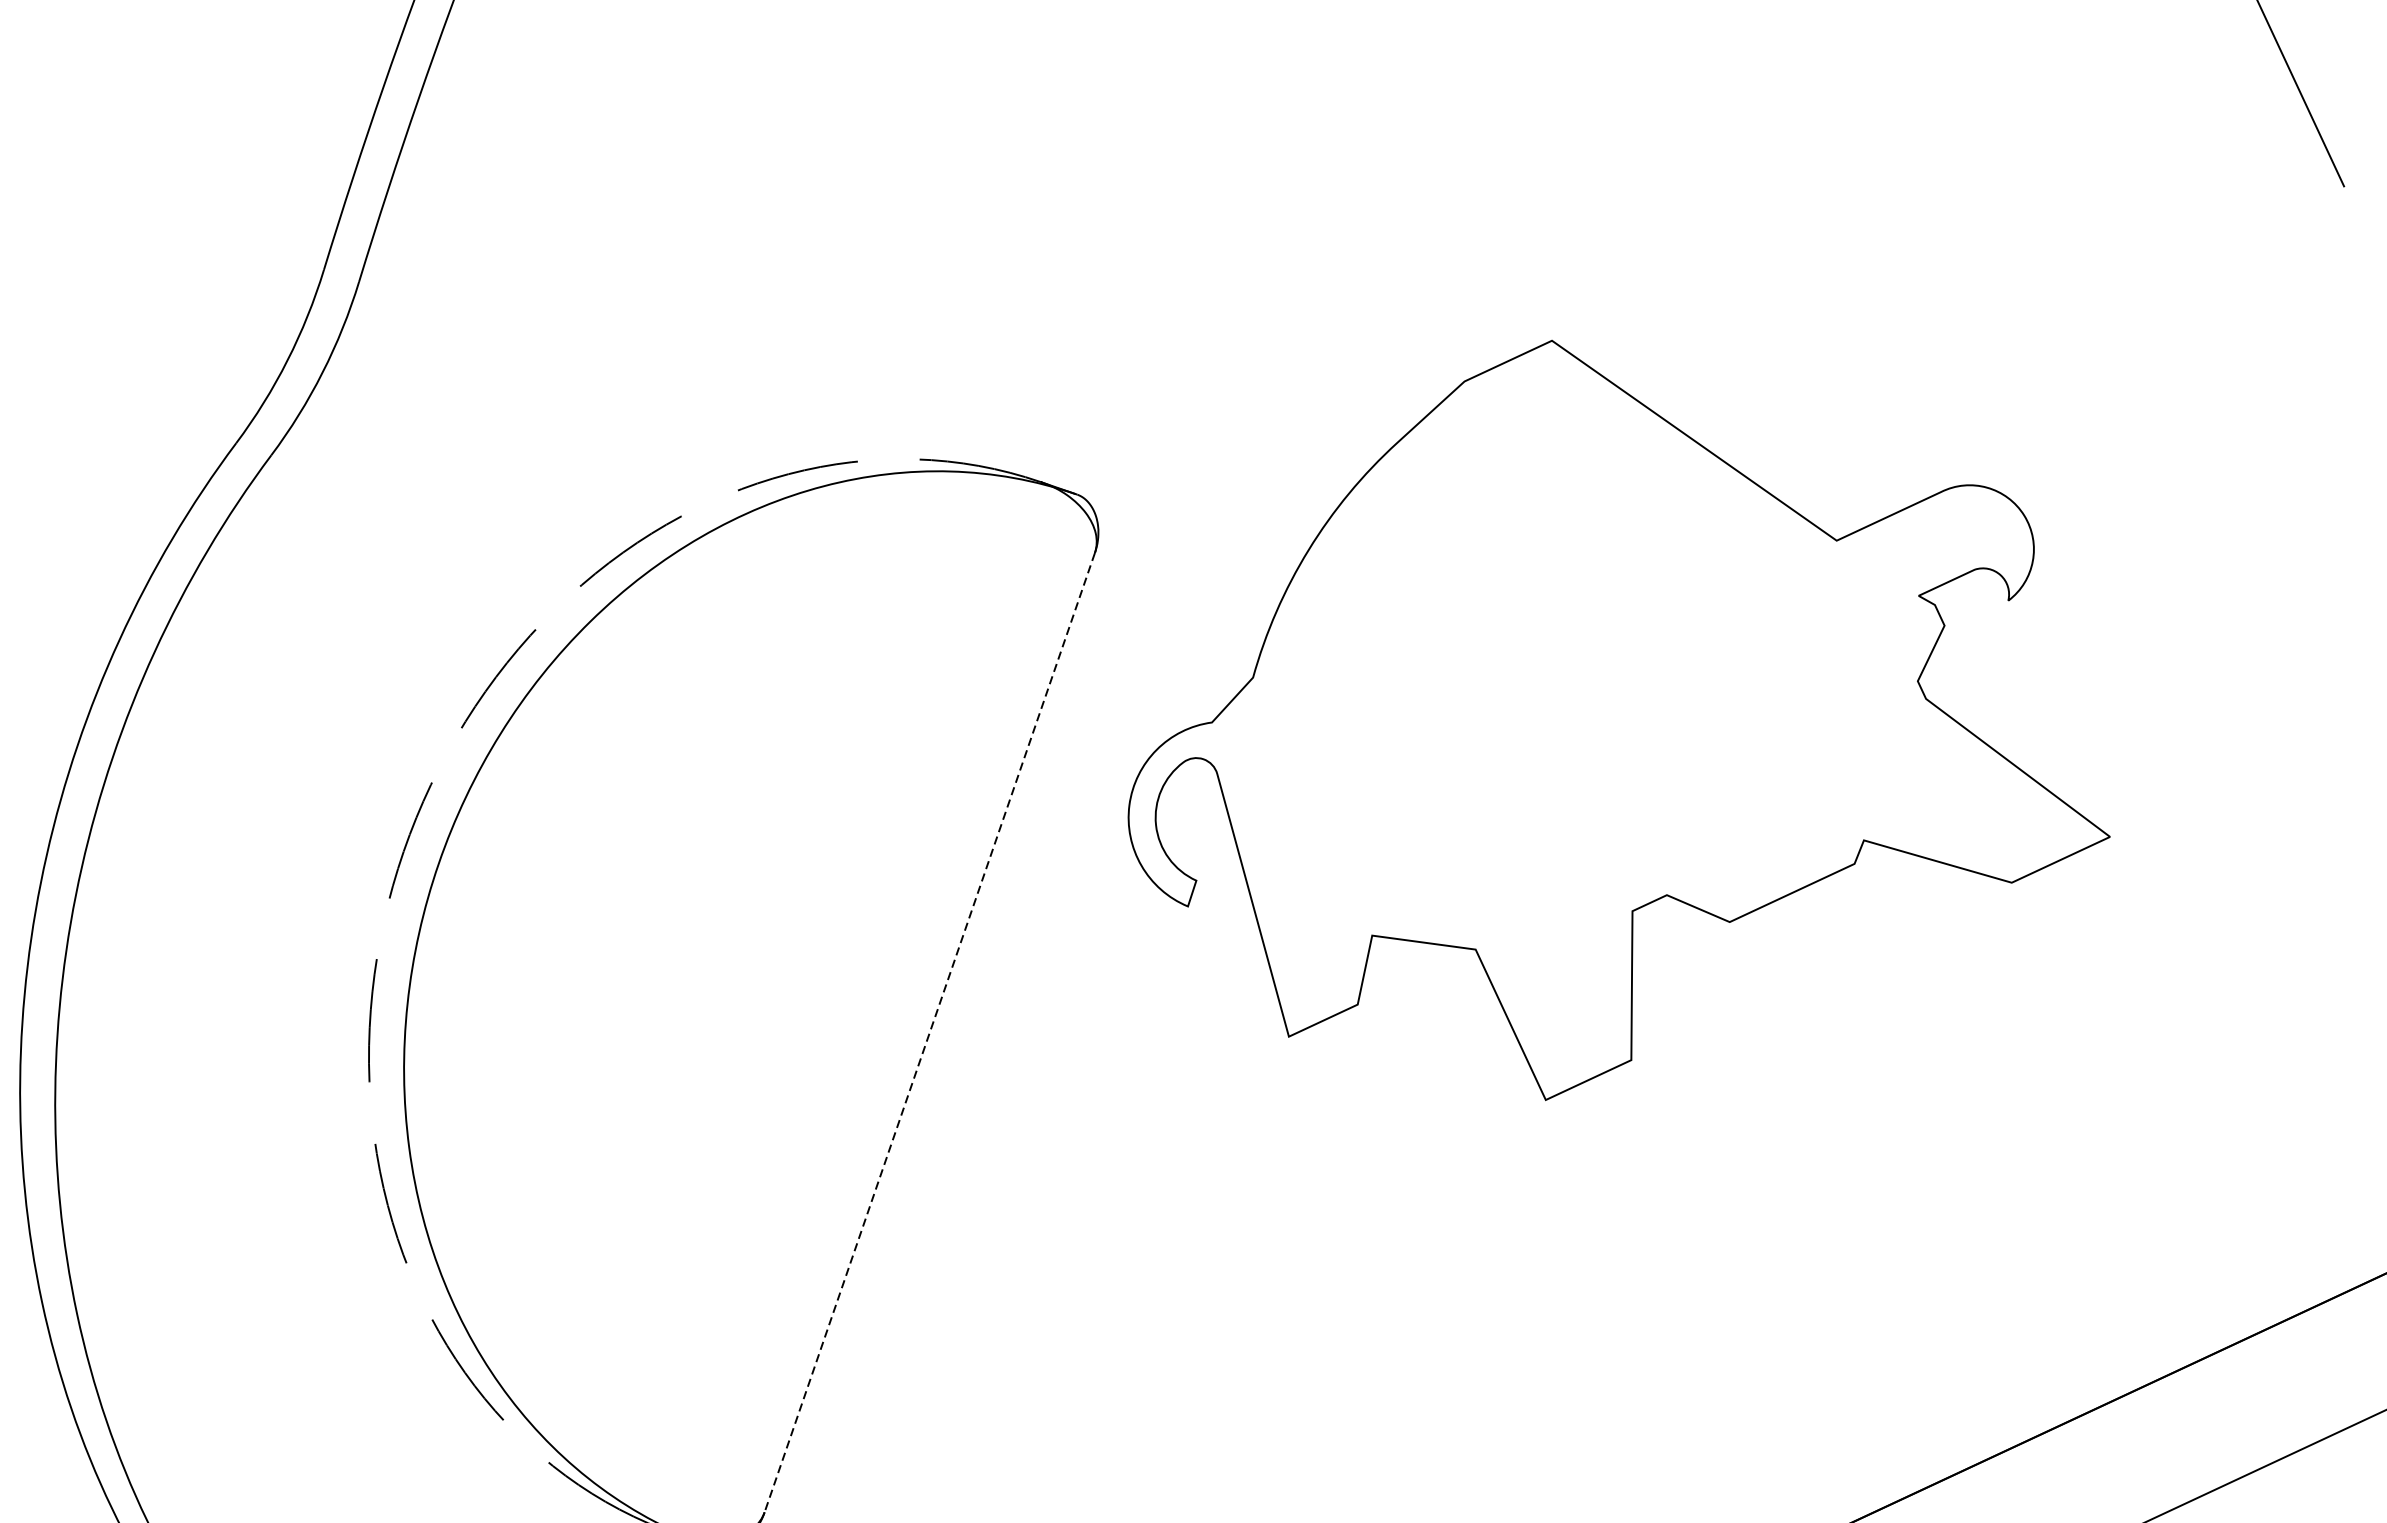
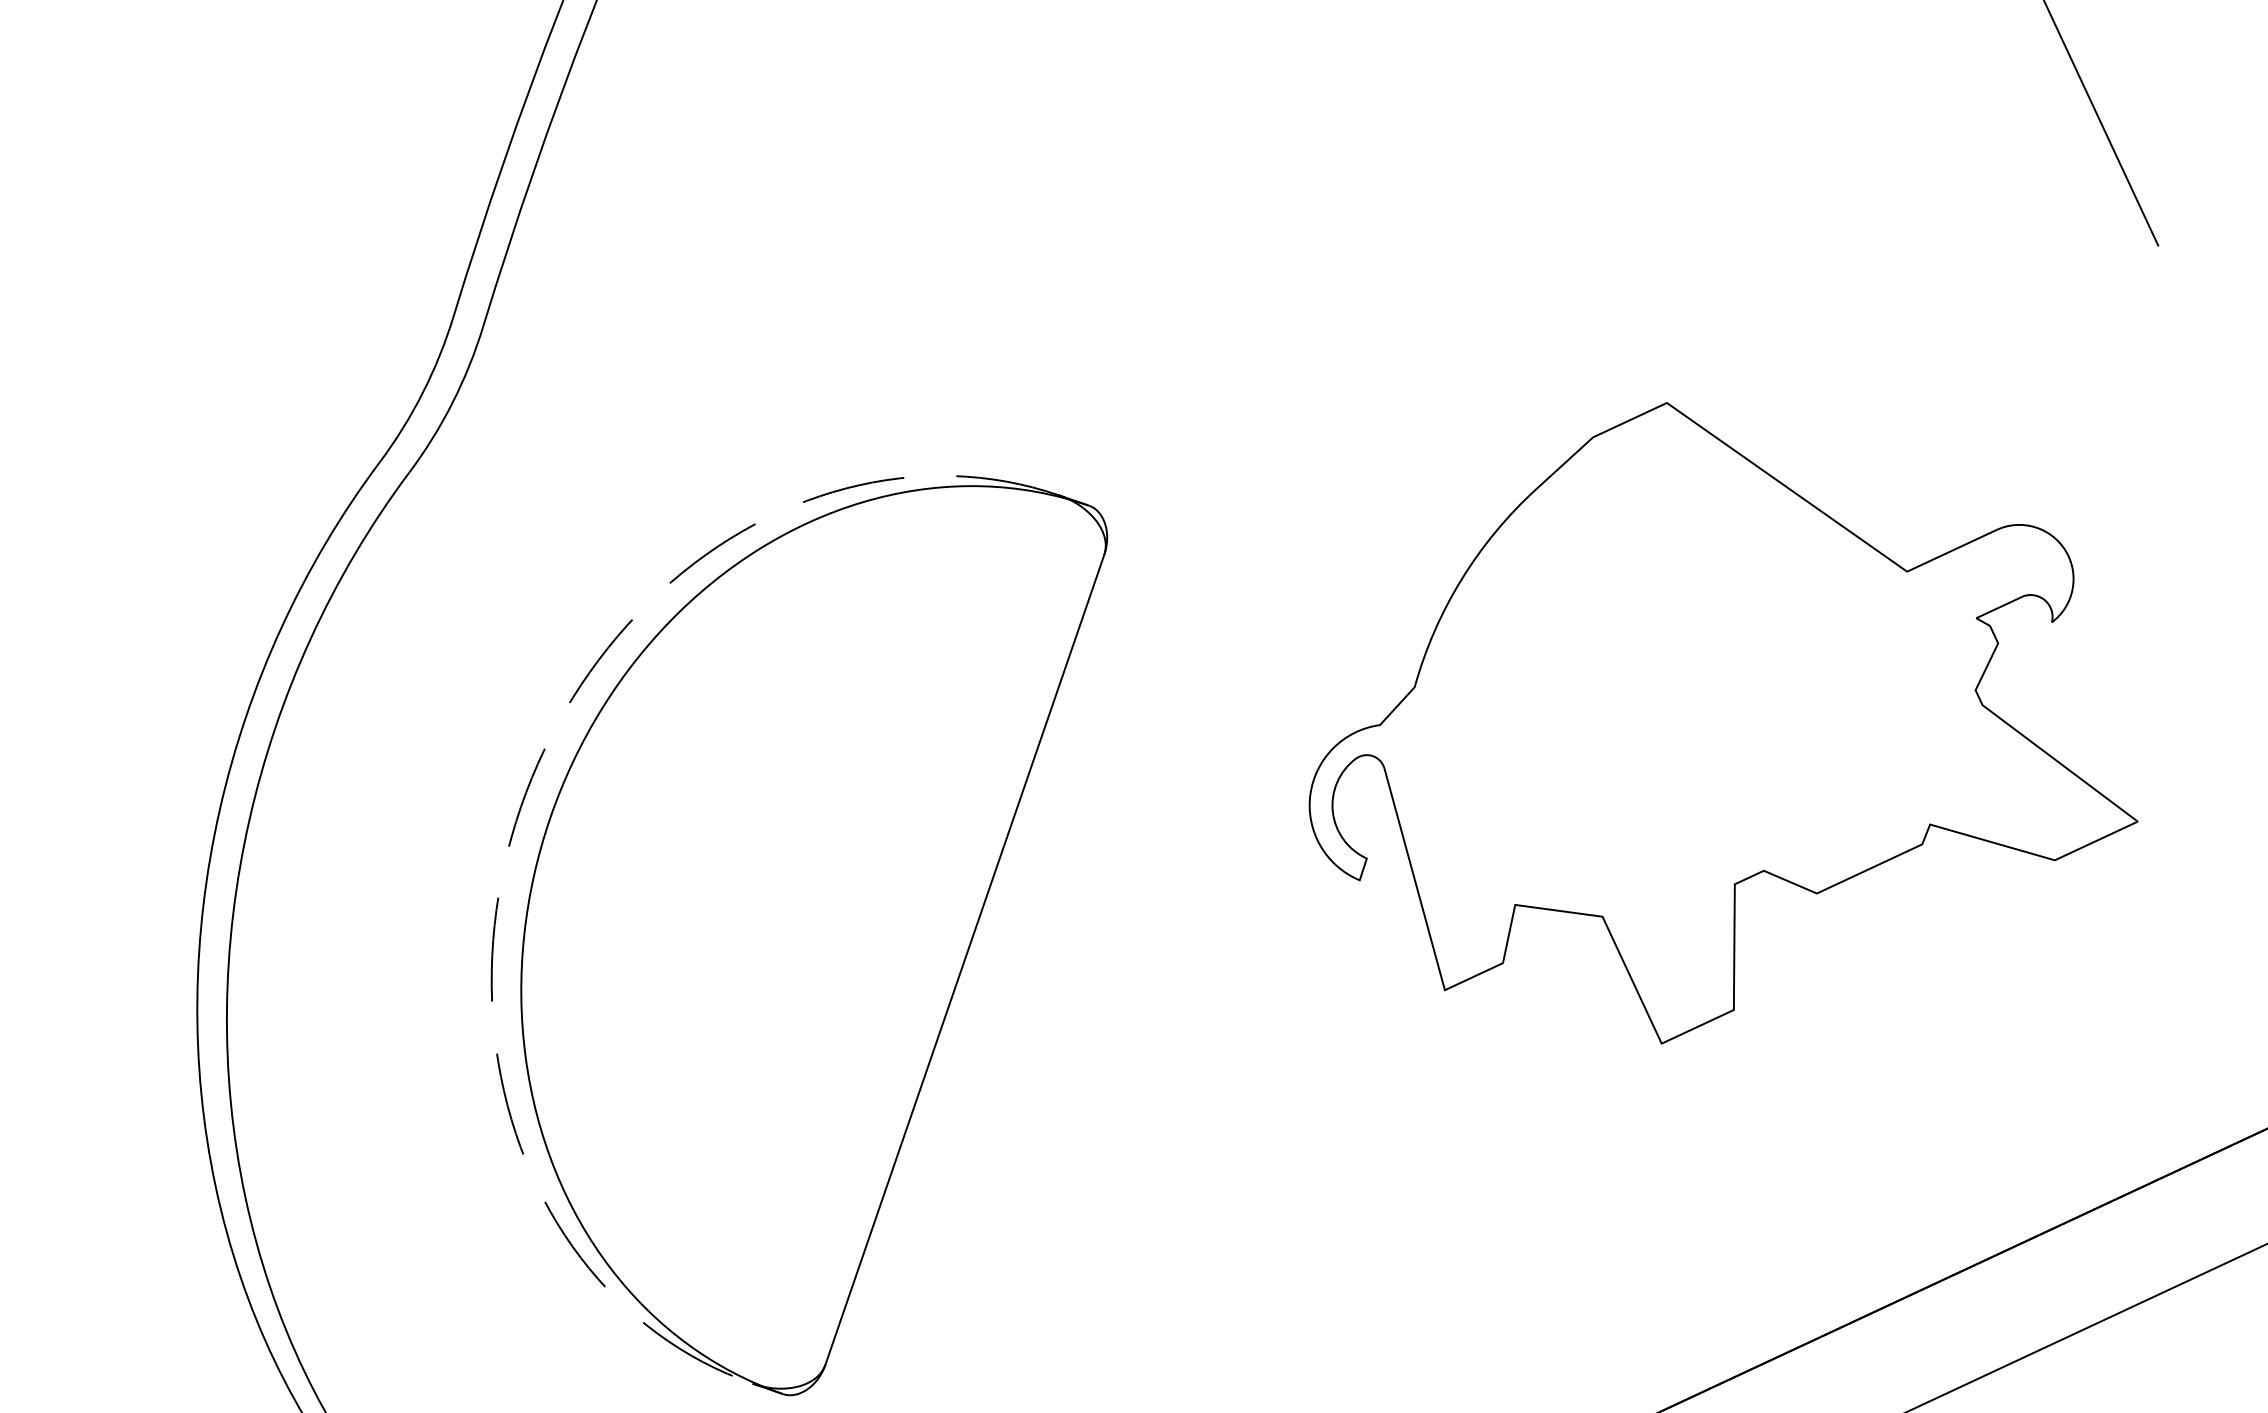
part: (1619, 720) -> (1723, 723), moved
line: (929, 1033) -> (964, 960), dashed -> solid

